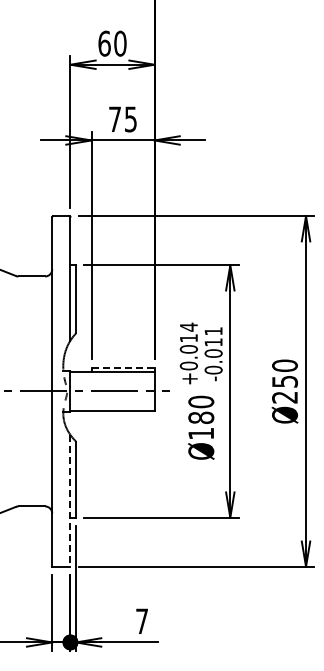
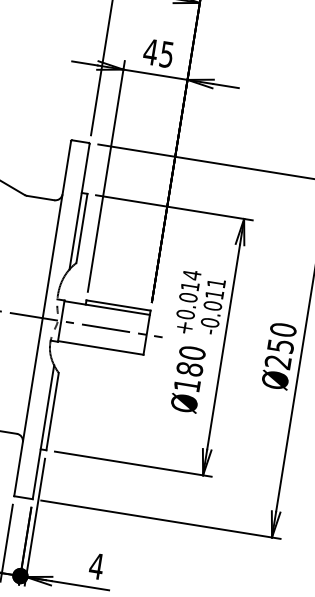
text: (114, 118) -> (150, 51), 75 -> 45
line: (123, 367) -> (119, 305), dashed -> solid
line: (70, 500) -> (43, 431), dashed -> solid
text: (141, 620) -> (96, 565), 7 -> 4

